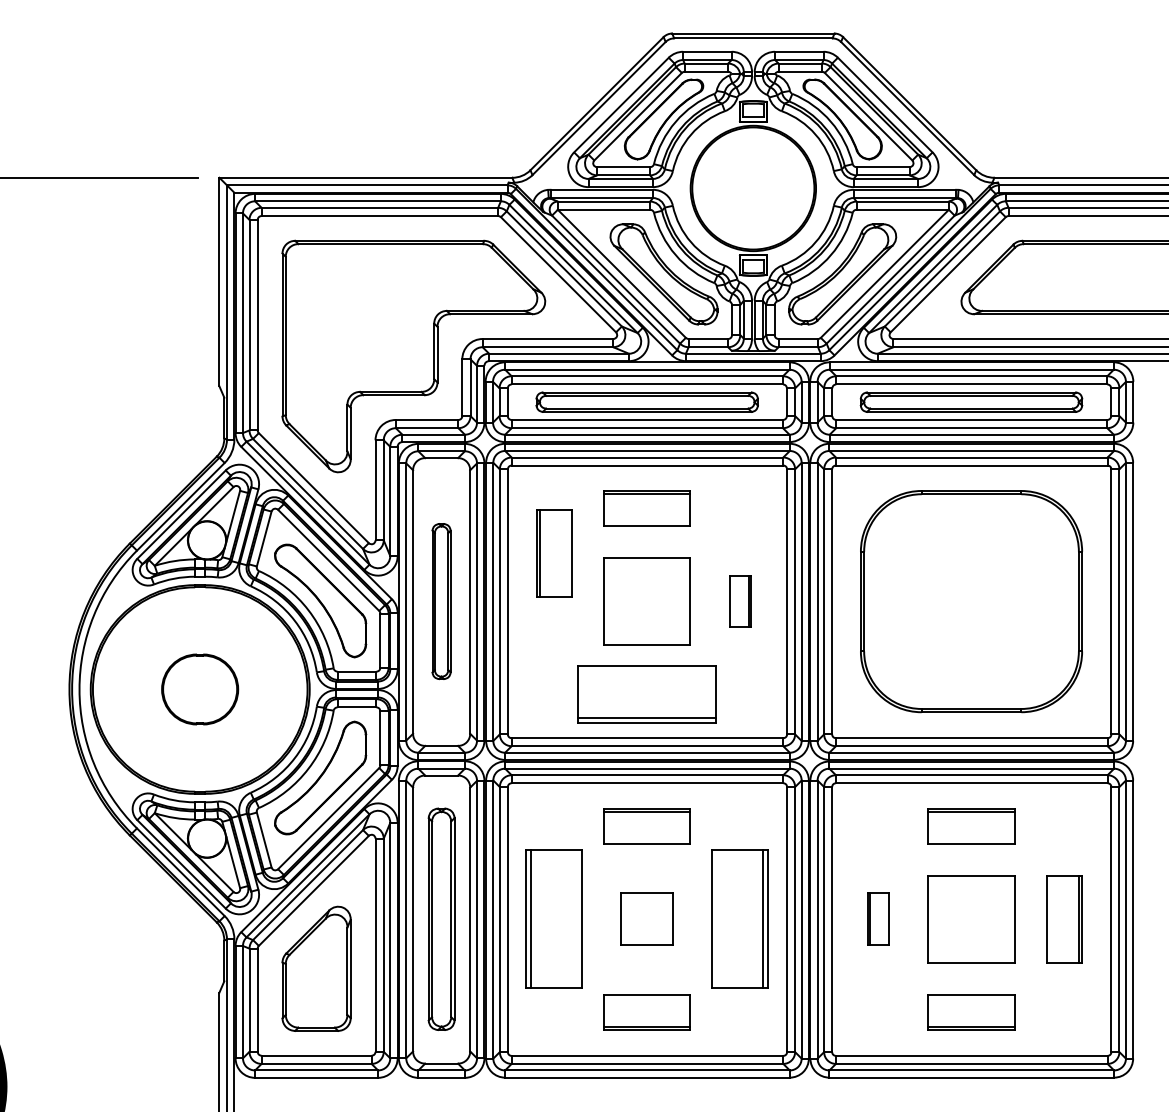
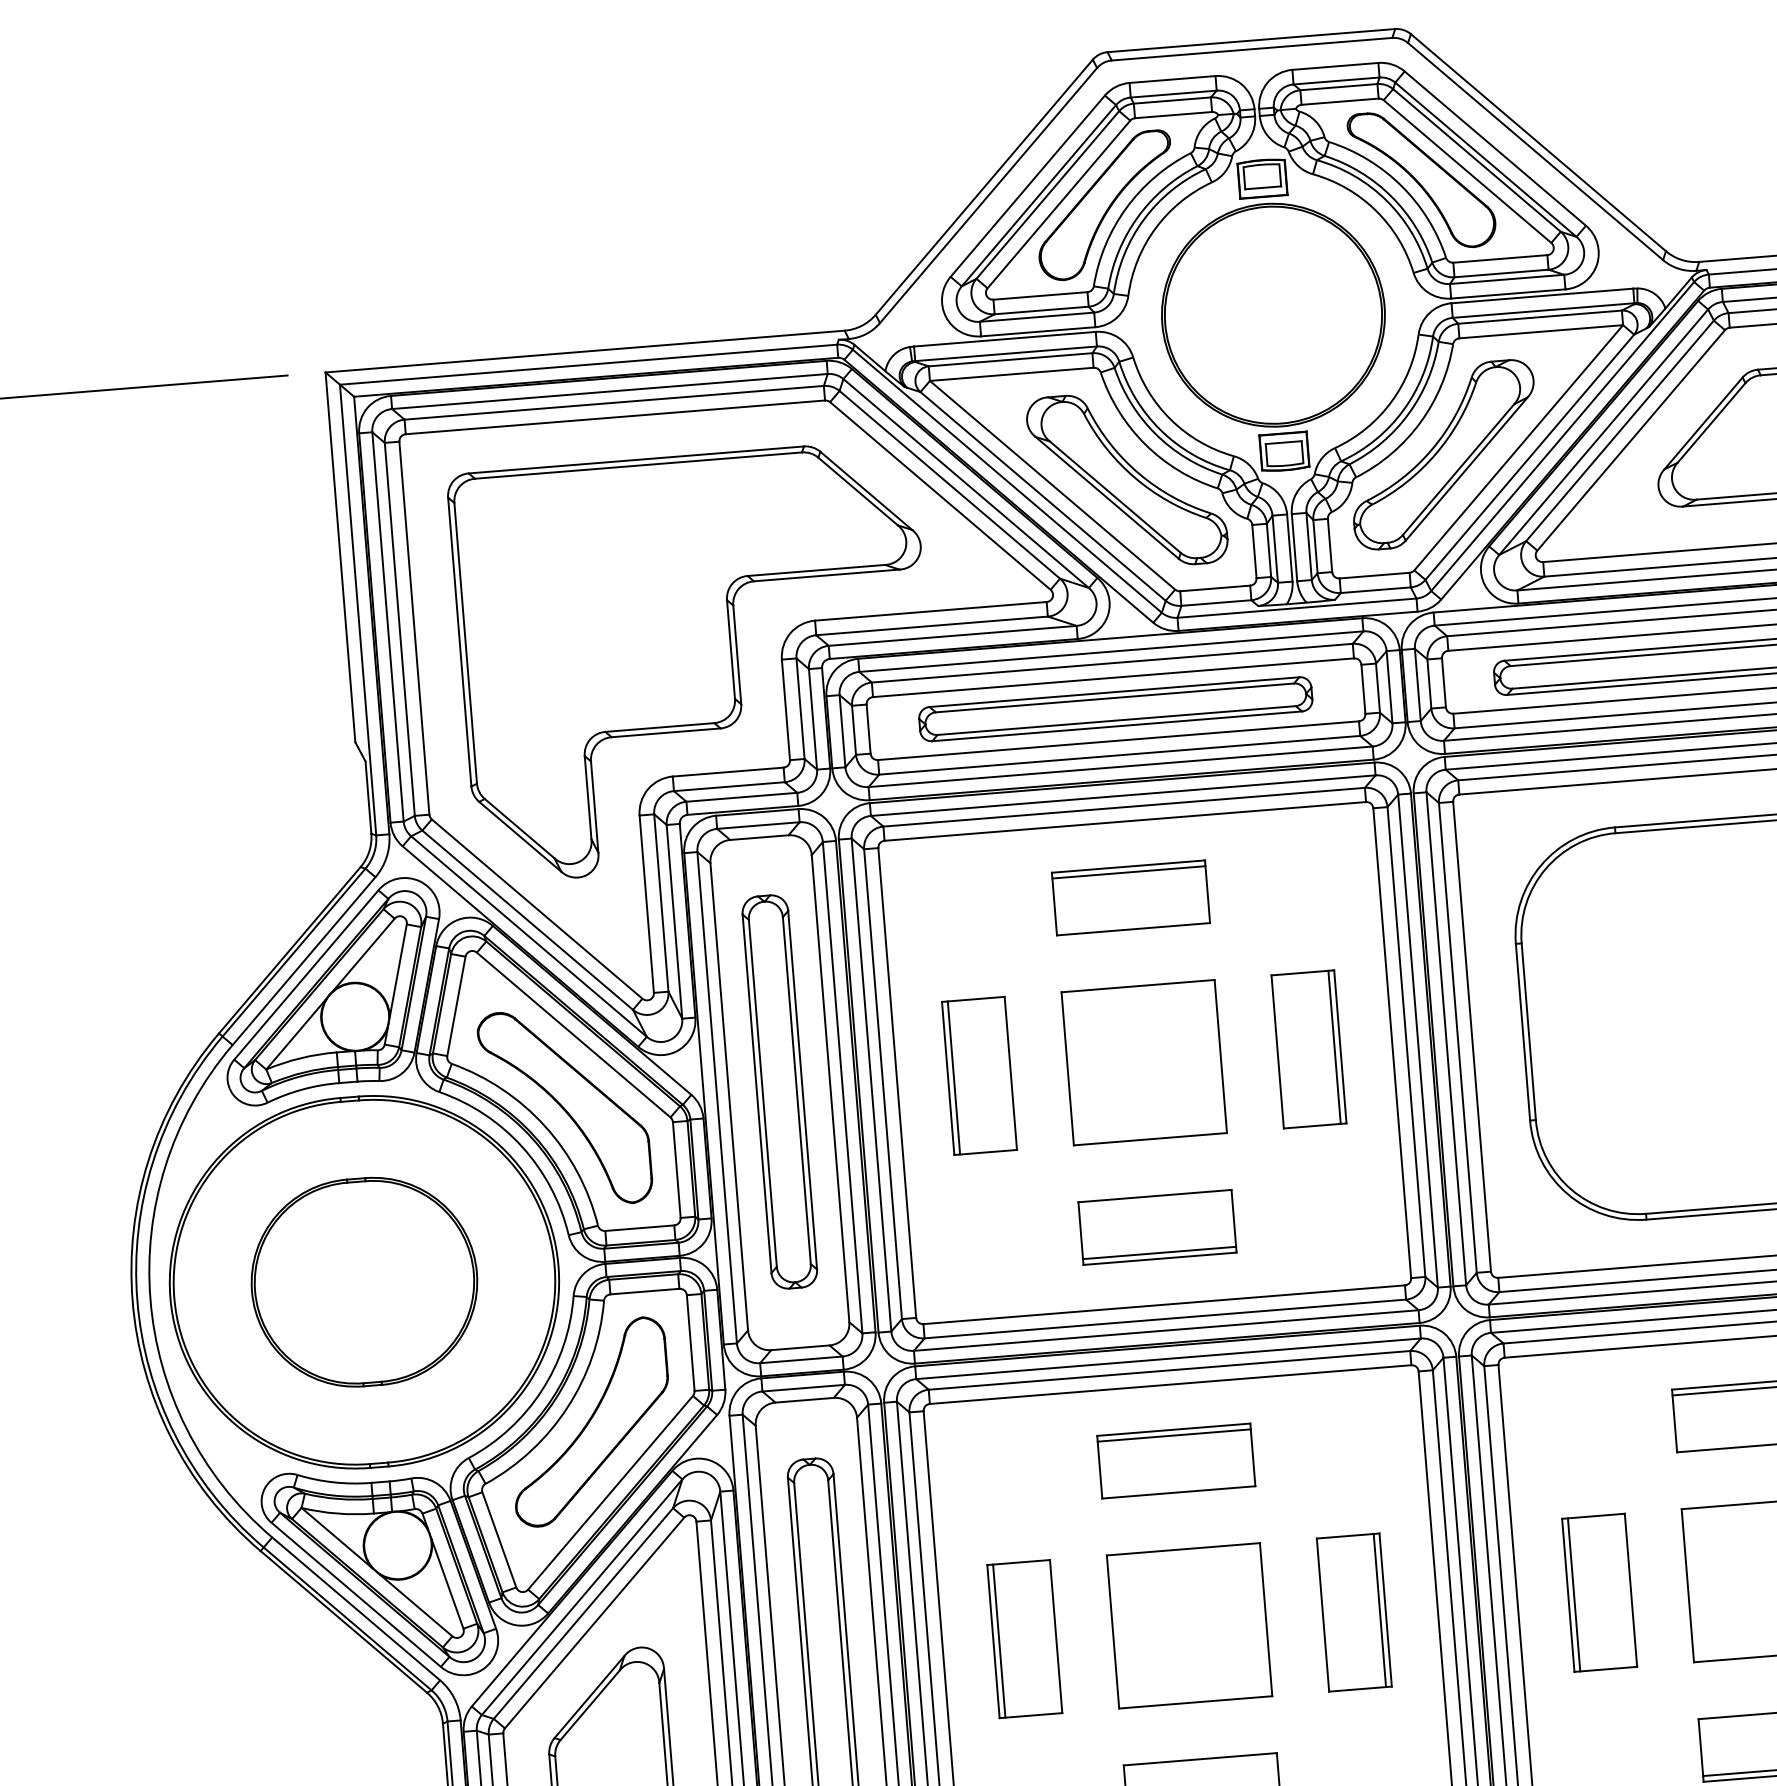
part: (554, 553) -> (979, 1075), moved
part: (441, 601) -> (779, 1091), size x1.43
part: (740, 601) -> (1309, 1049), size x1.67
part: (199, 689) -> (363, 1282), size x1.67
part: (646, 694) -> (1156, 1227), size x0.62
part: (554, 919) -> (1025, 1639), size x0.62
part: (646, 919) -> (1188, 1626), size x1.67
part: (740, 919) -> (1354, 1612), size x0.62
part: (878, 919) -> (1599, 1593), size x1.67

